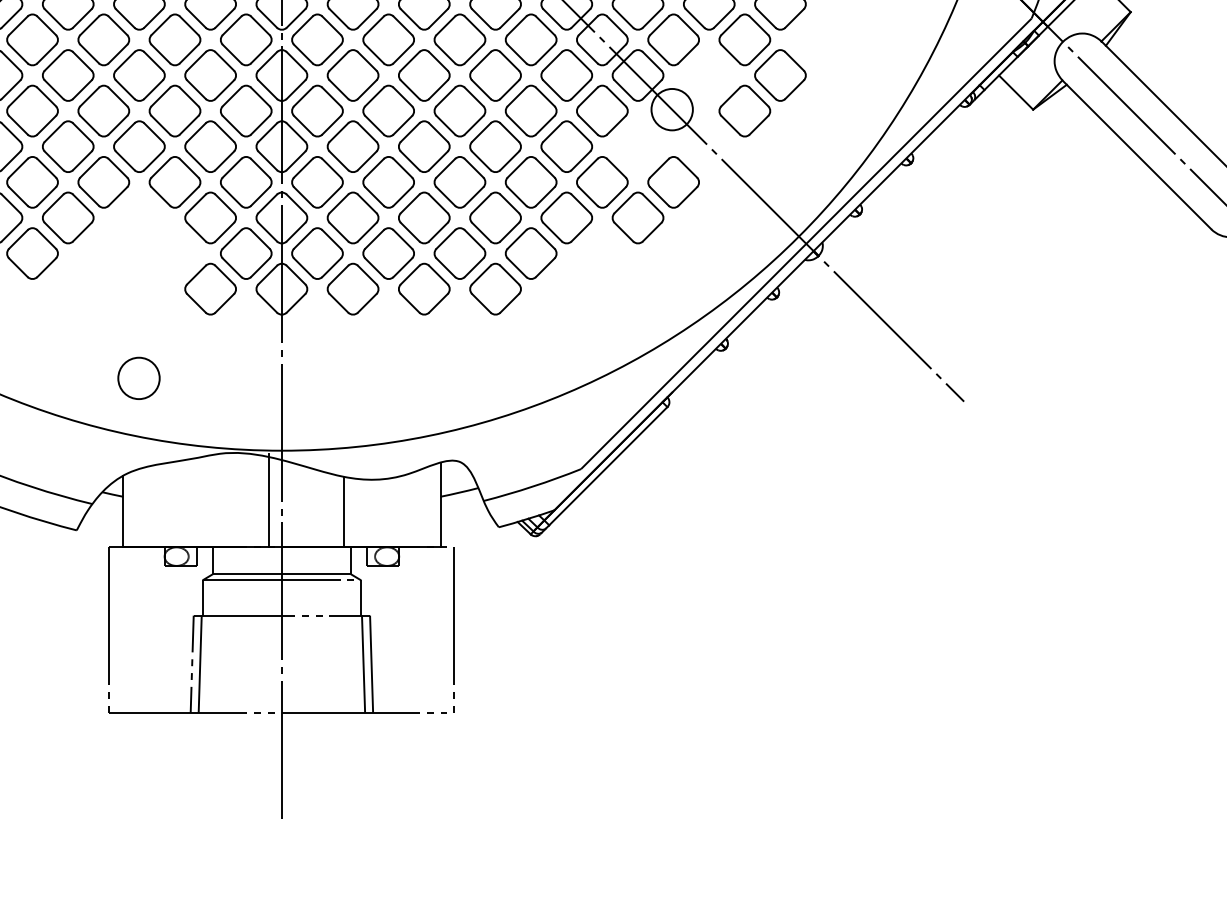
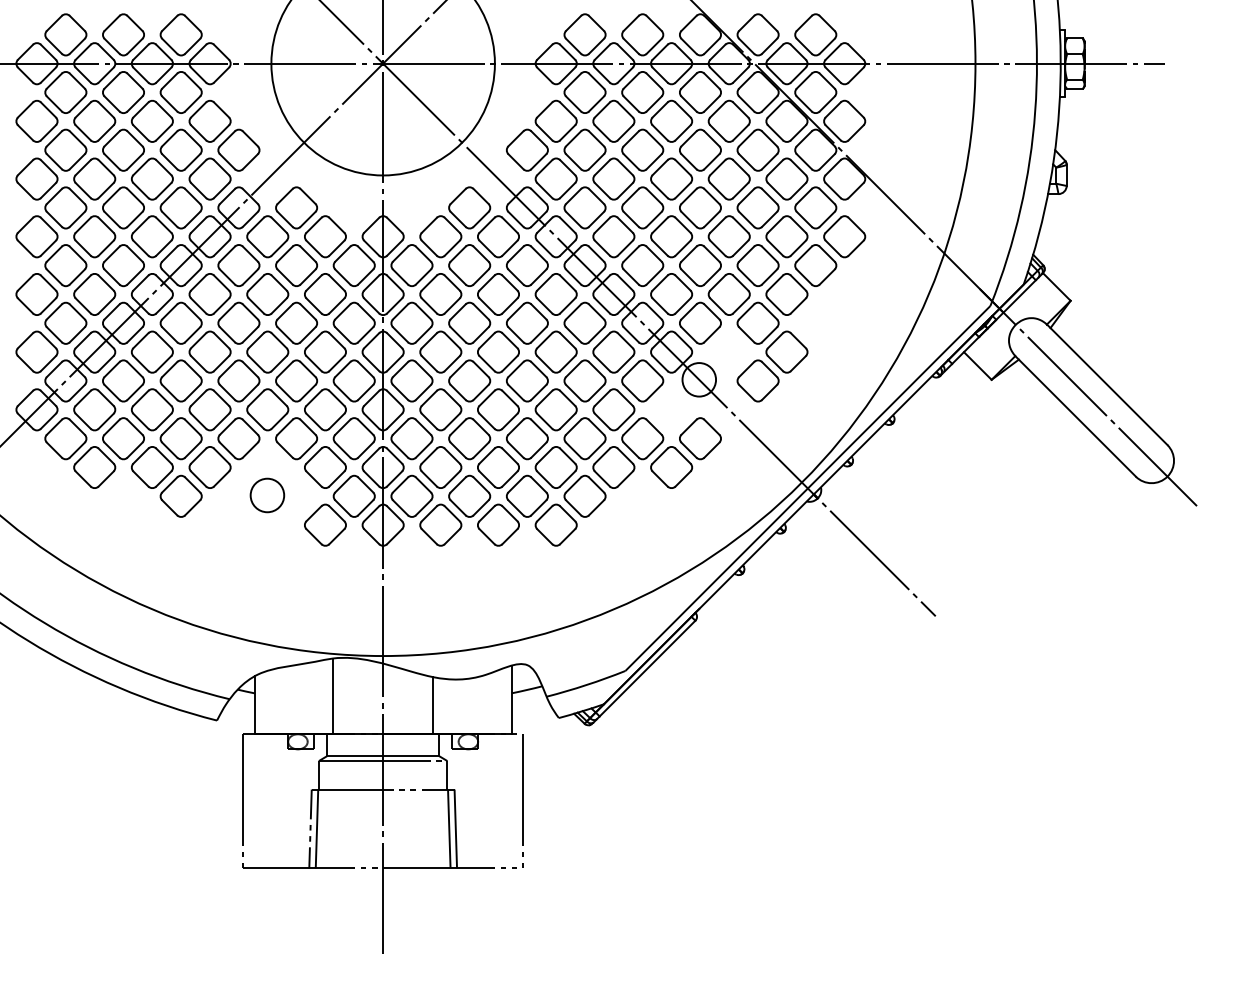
circle: (139, 378) -> (267, 495), moved
line: (268, 500) -> (332, 696), moved

